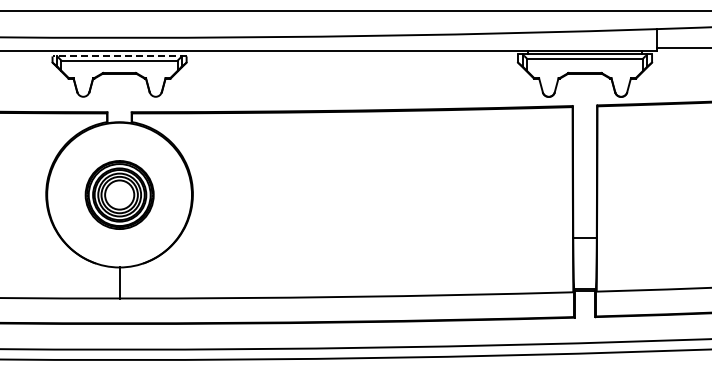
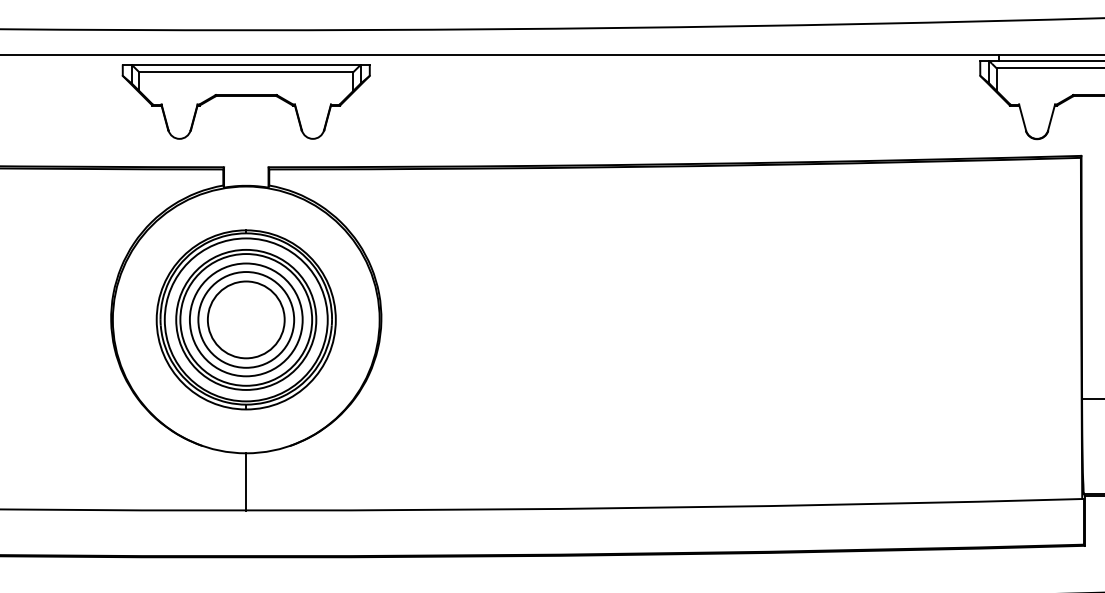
line: (119, 56) -> (246, 64), dashed -> solid
part: (119, 194) -> (246, 318), size x1.43

